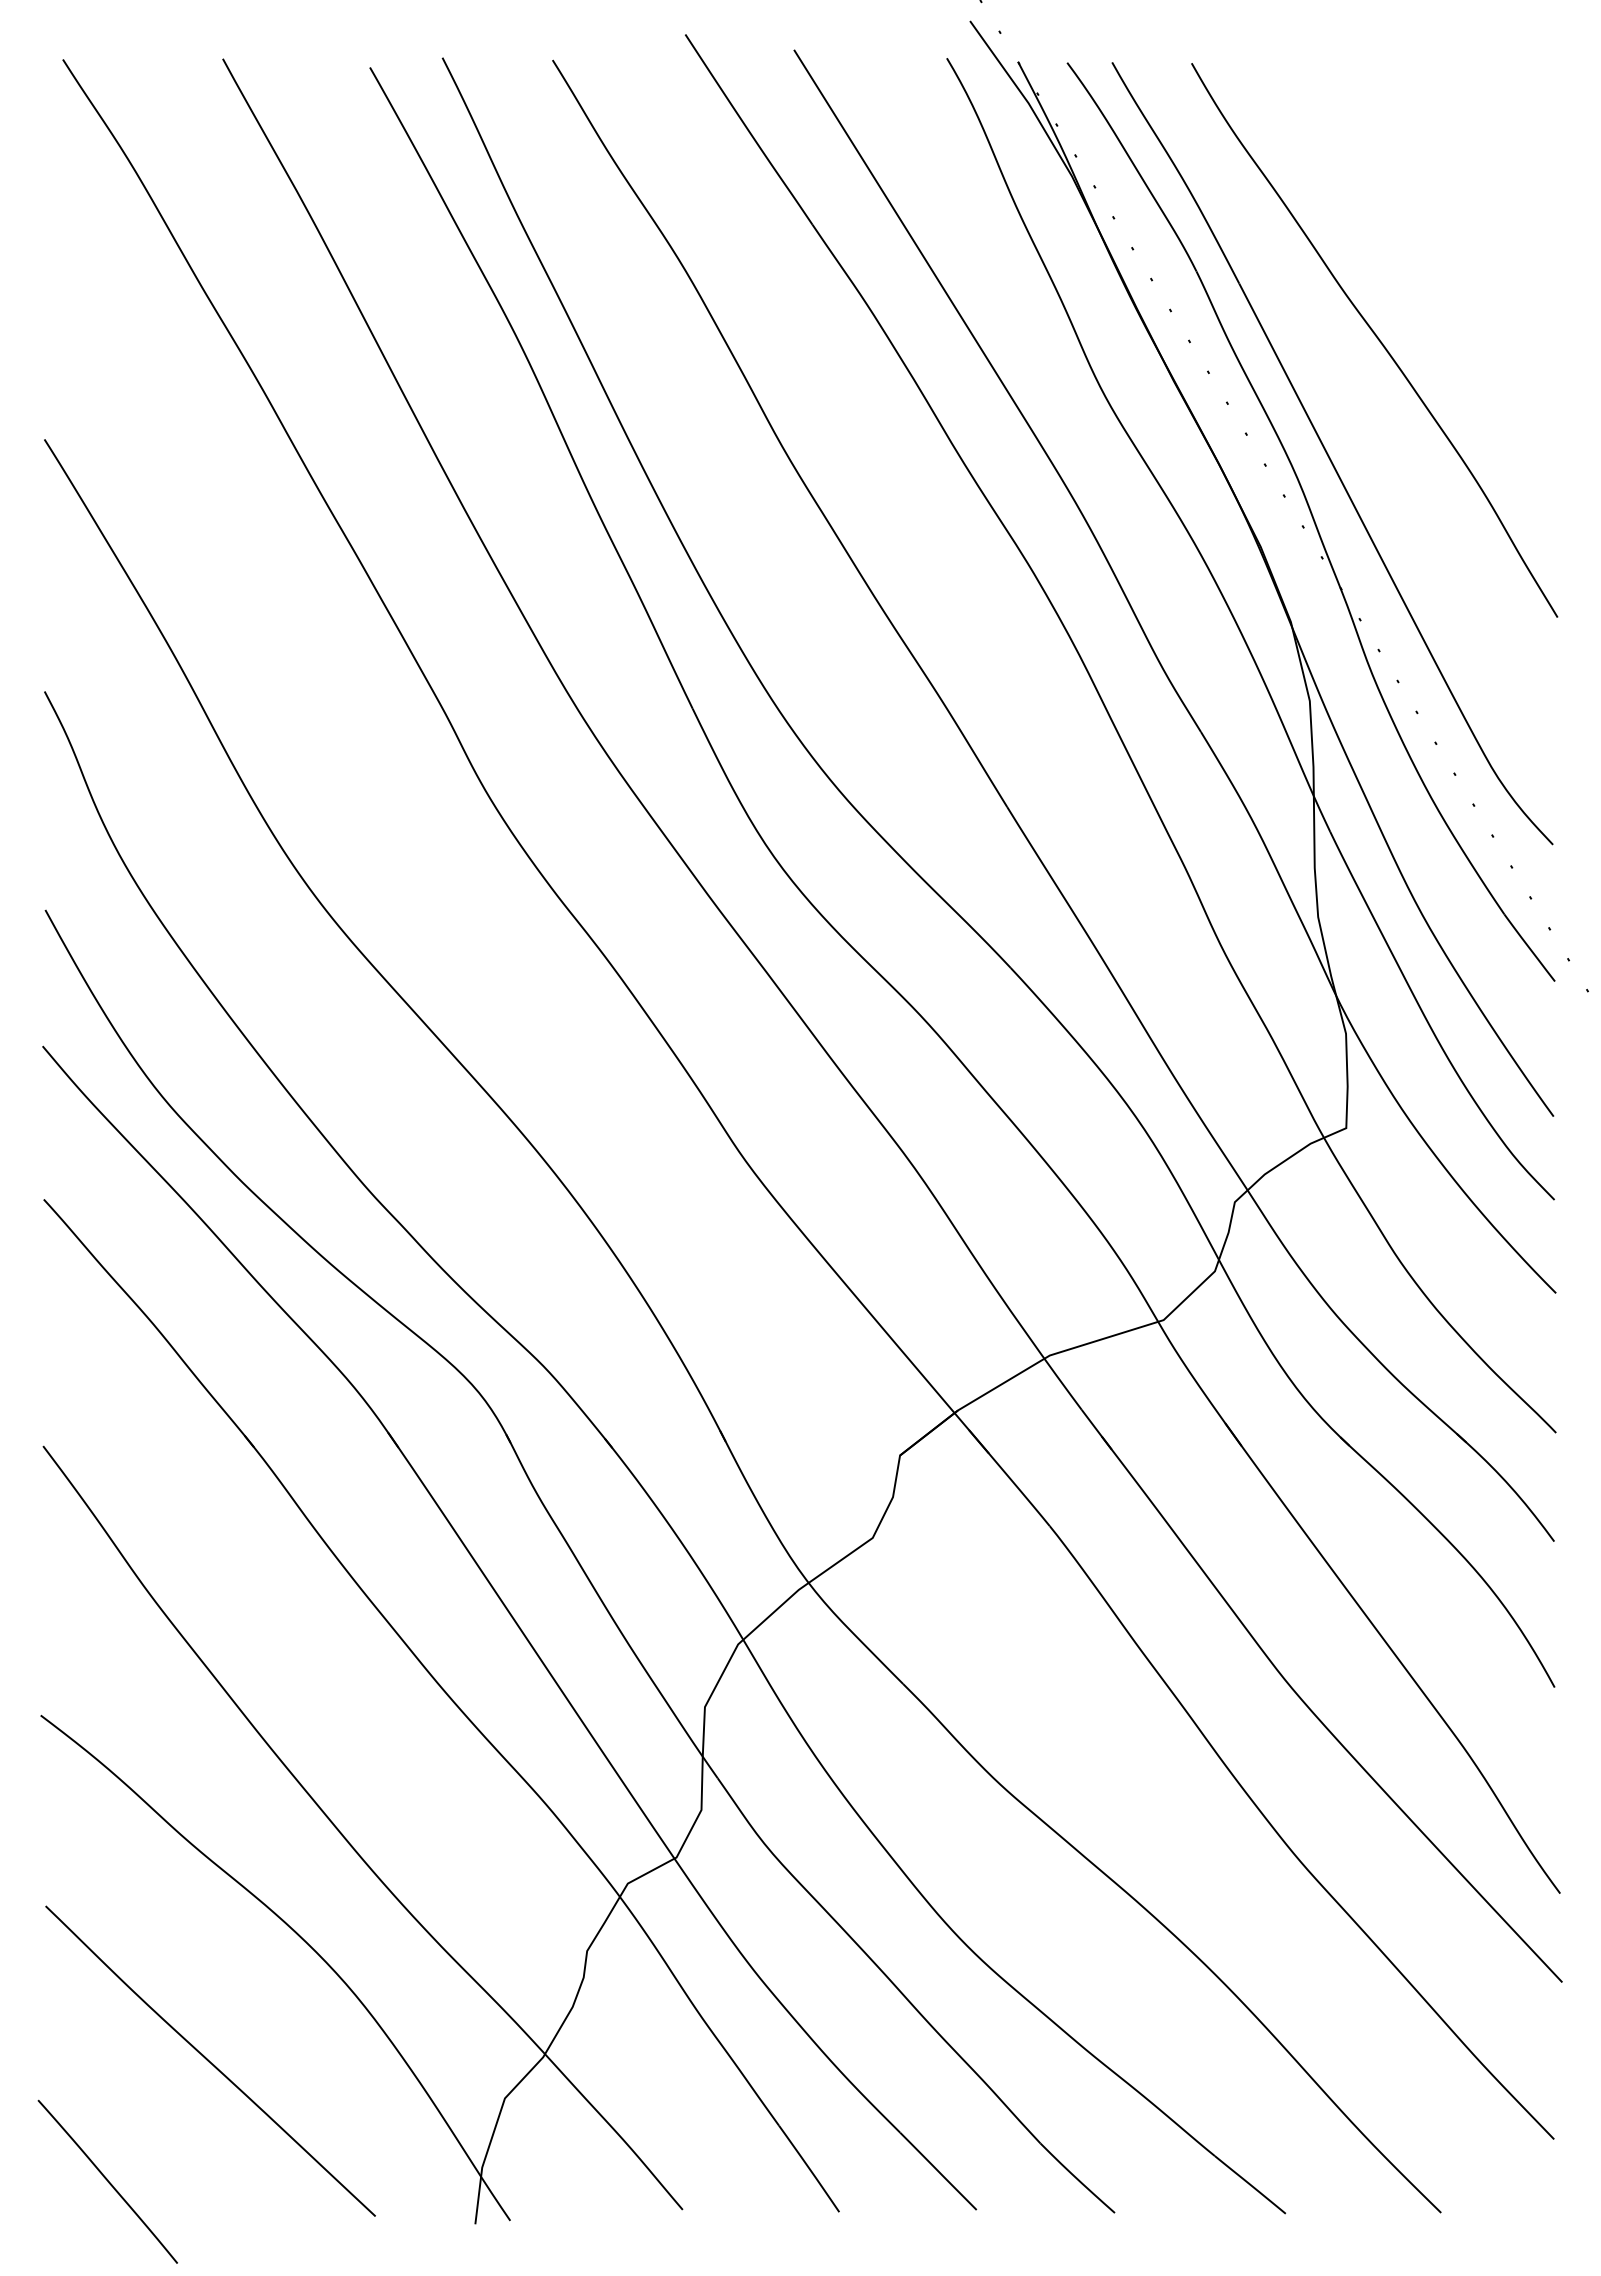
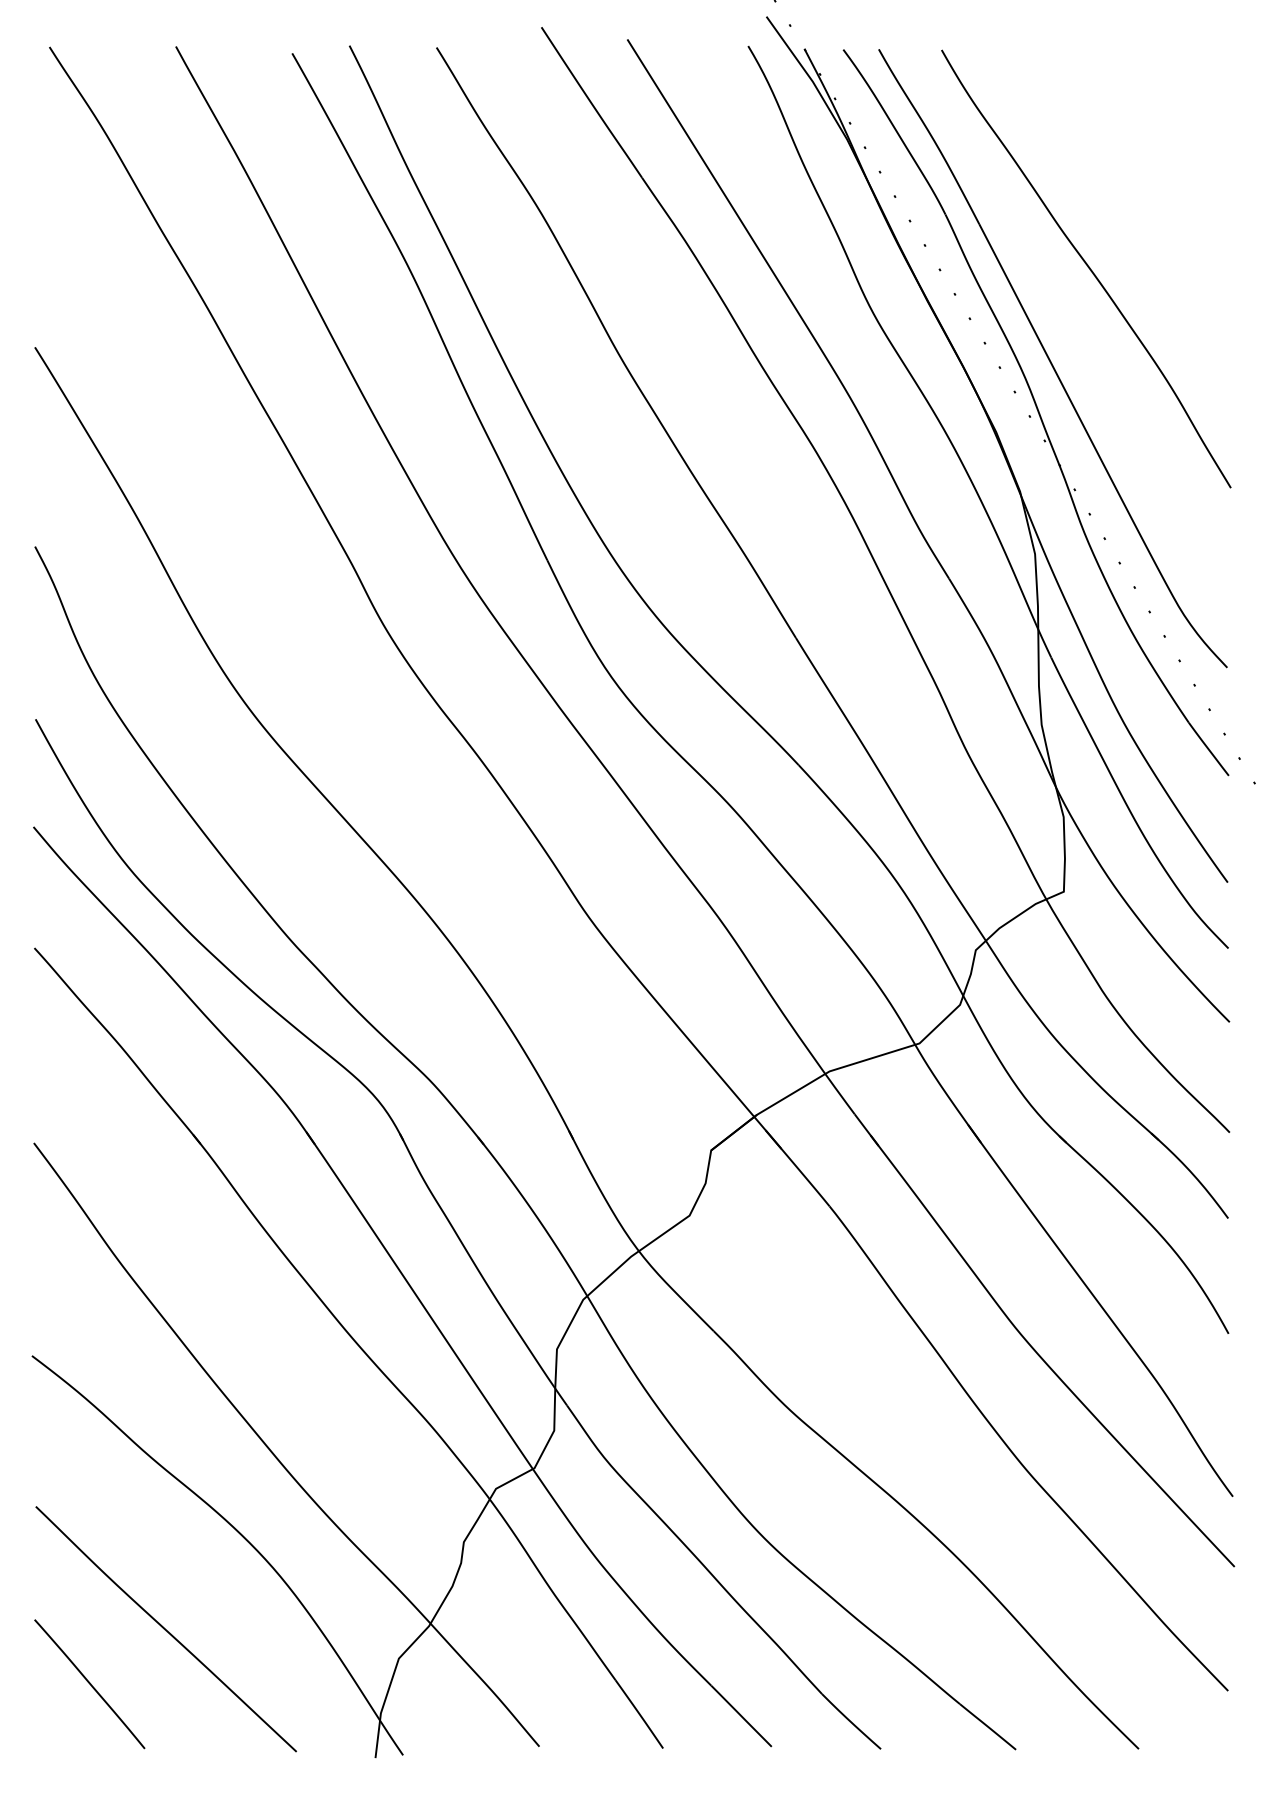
line: (107, 2181) -> (89, 1683), moved

